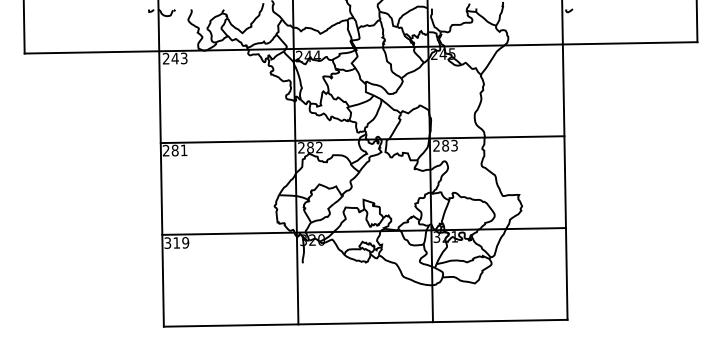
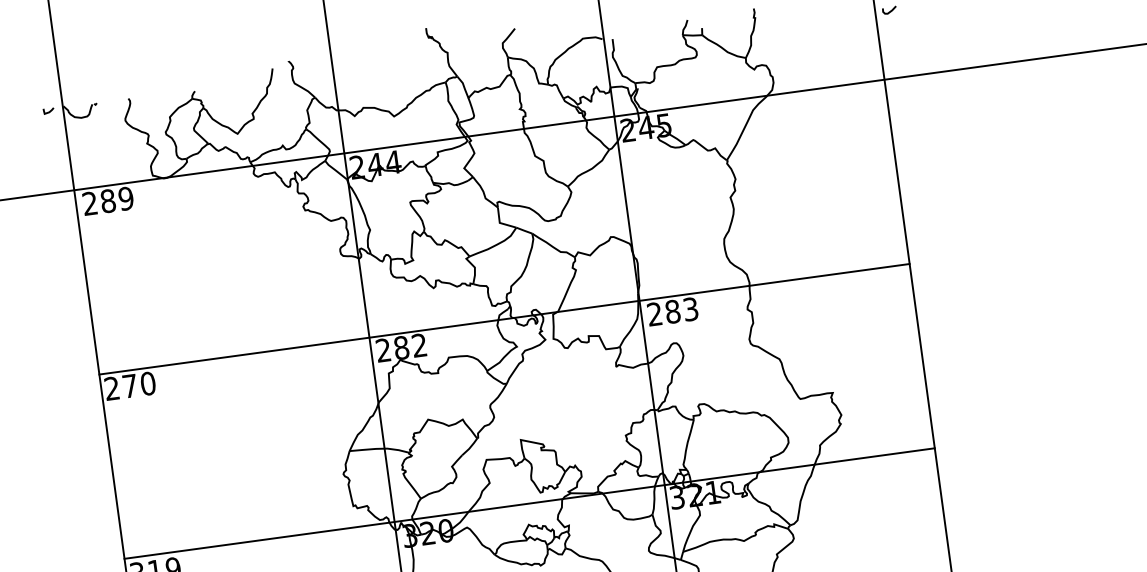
text: (179, 58) -> (116, 199), 243 -> 289
text: (179, 150) -> (138, 384), 281 -> 270

